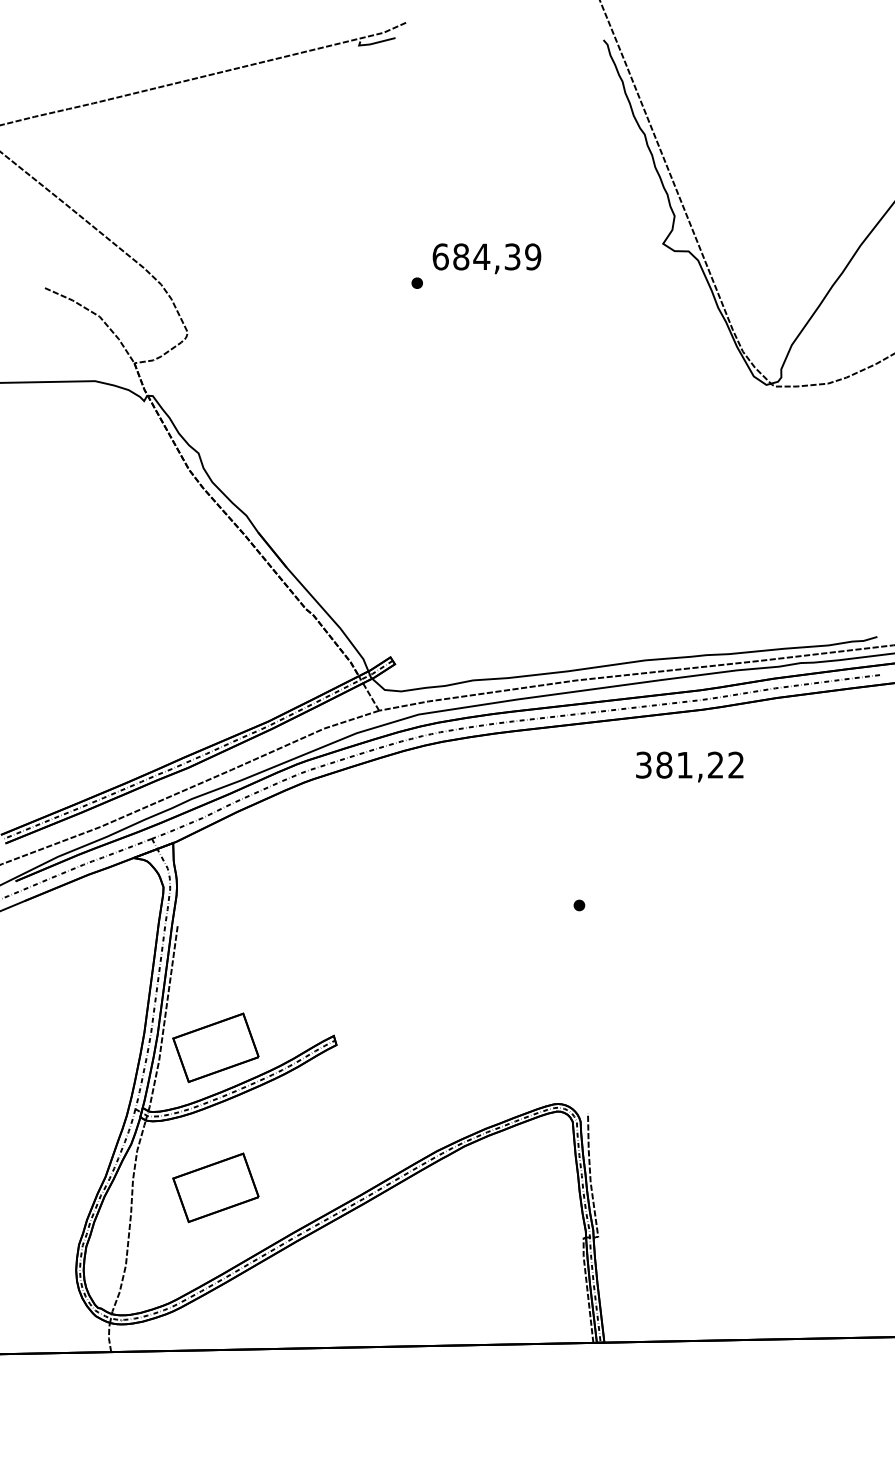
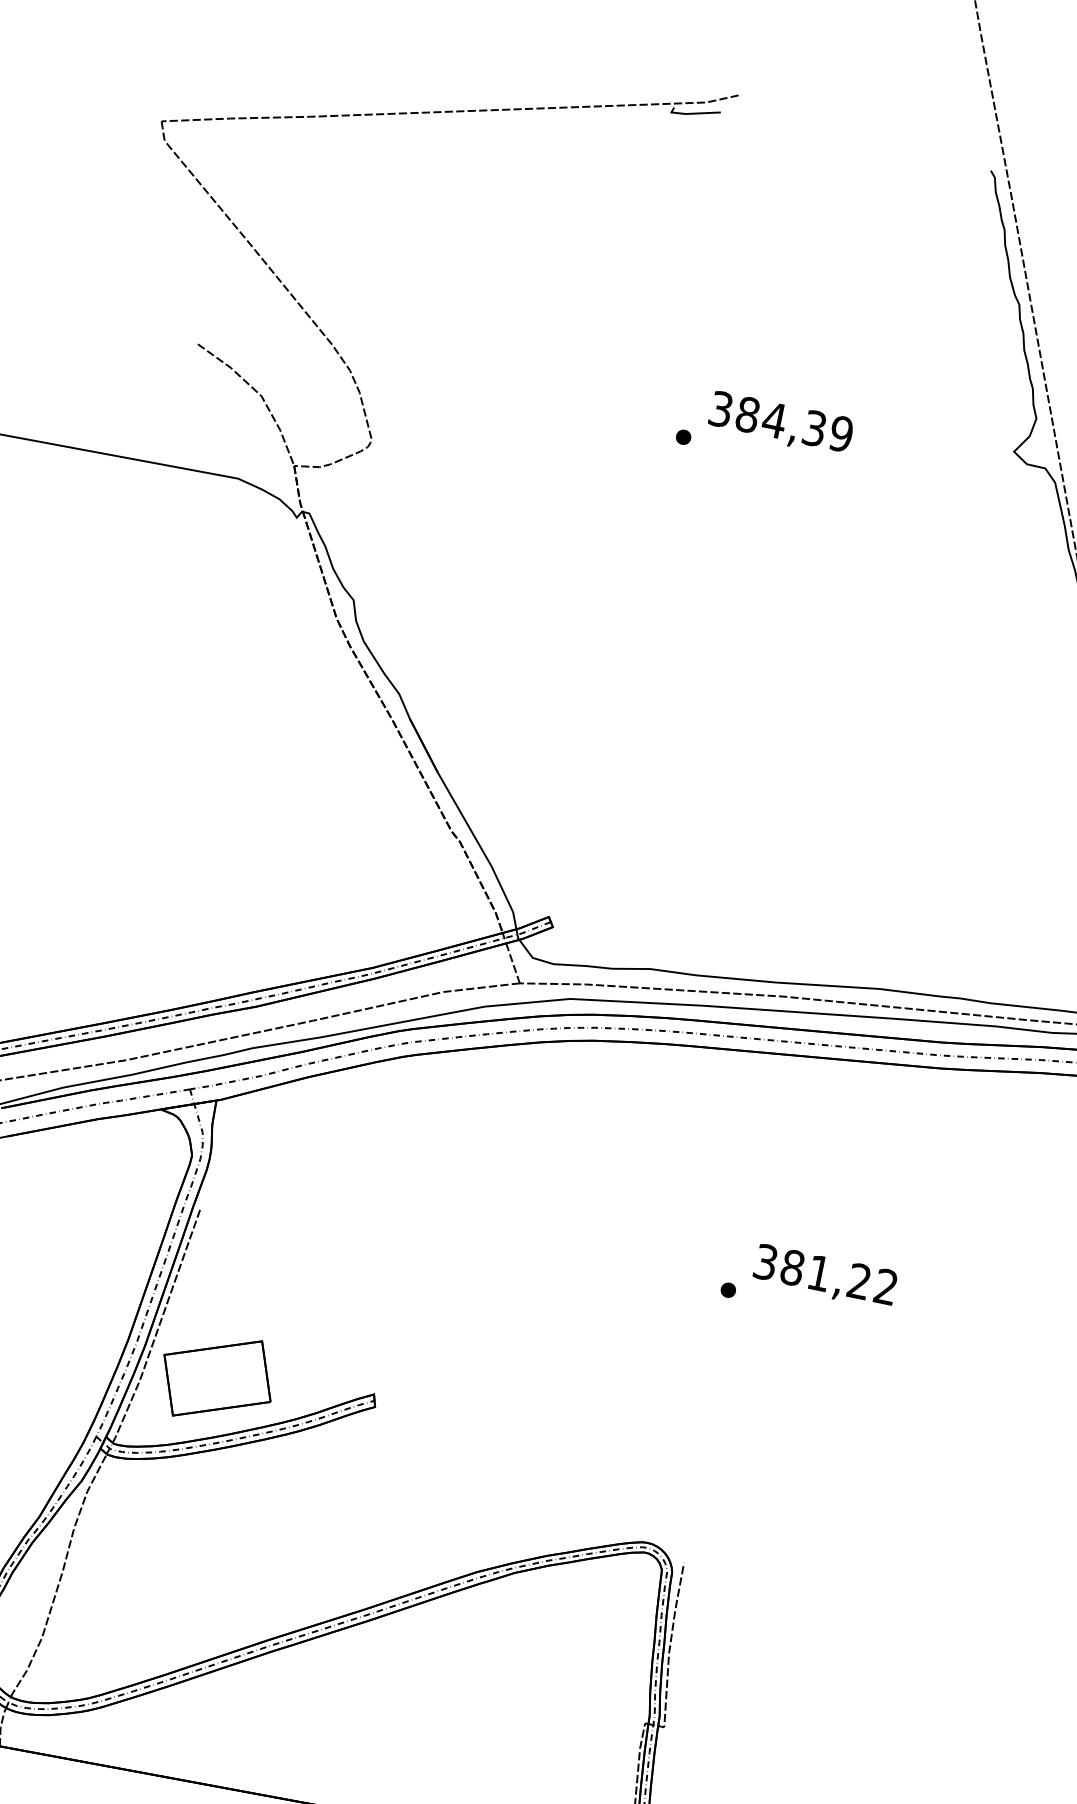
text: (440, 256) -> (720, 408), 684,39 -> 384,39
text: (689, 766) -> (824, 1276), moved
part: (215, 1187) -> (179, 1560), removed

